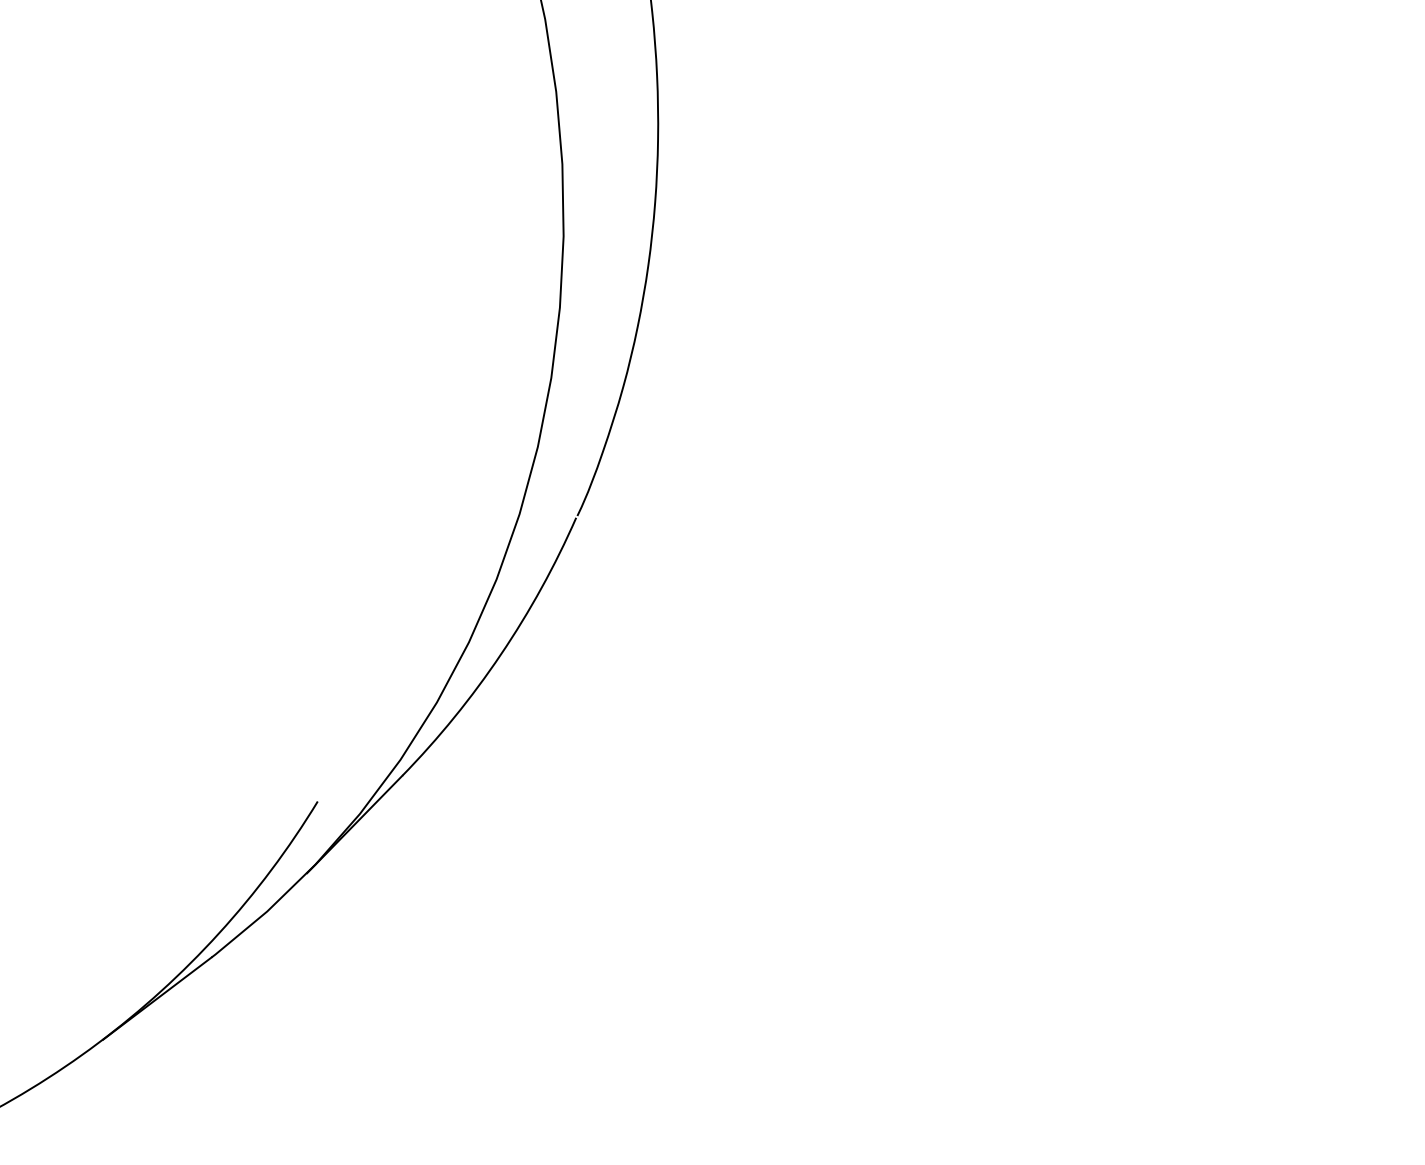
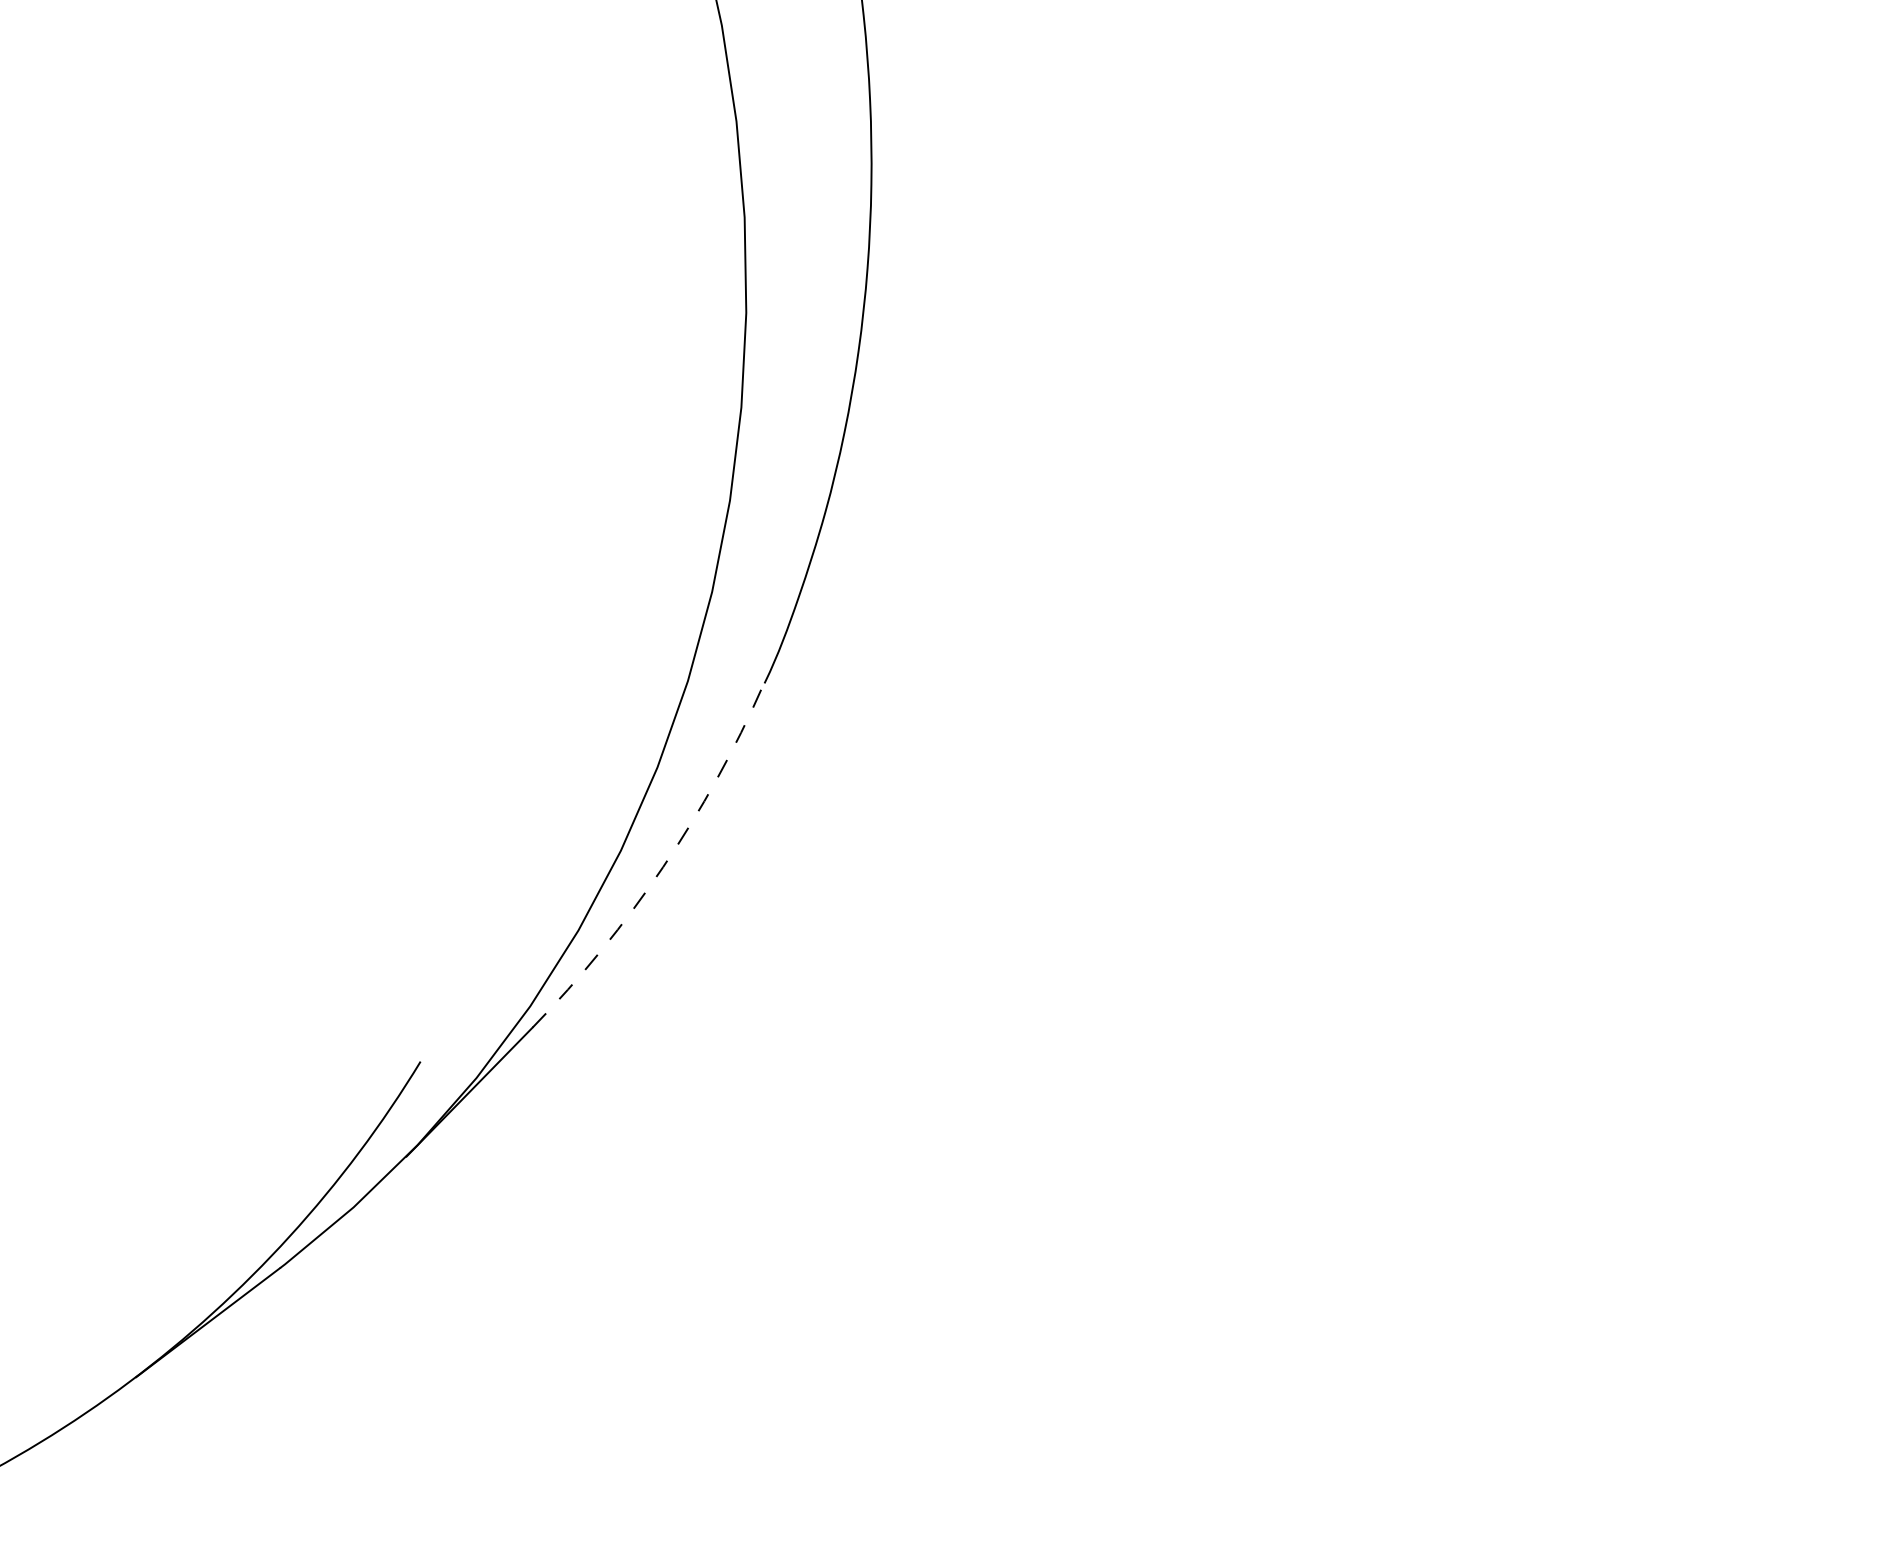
arc: (501, 654) -> (663, 867), solid -> dashed

